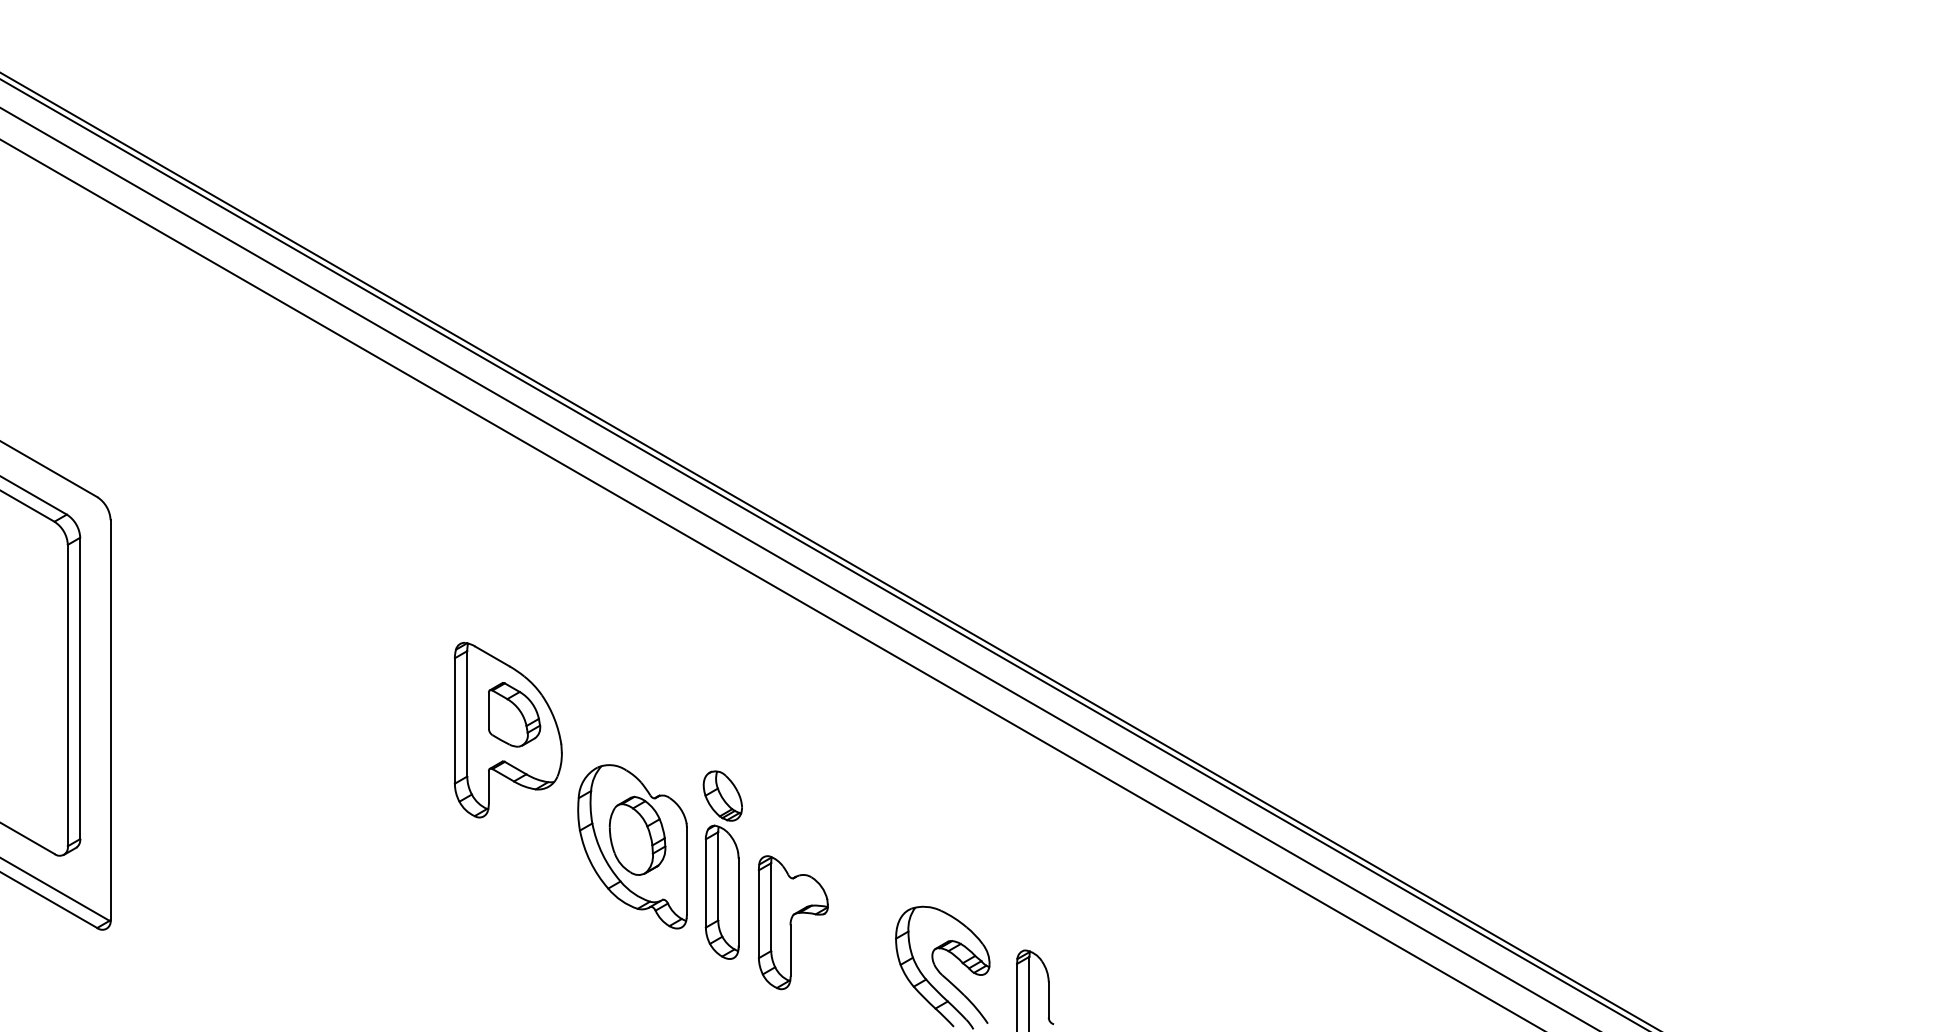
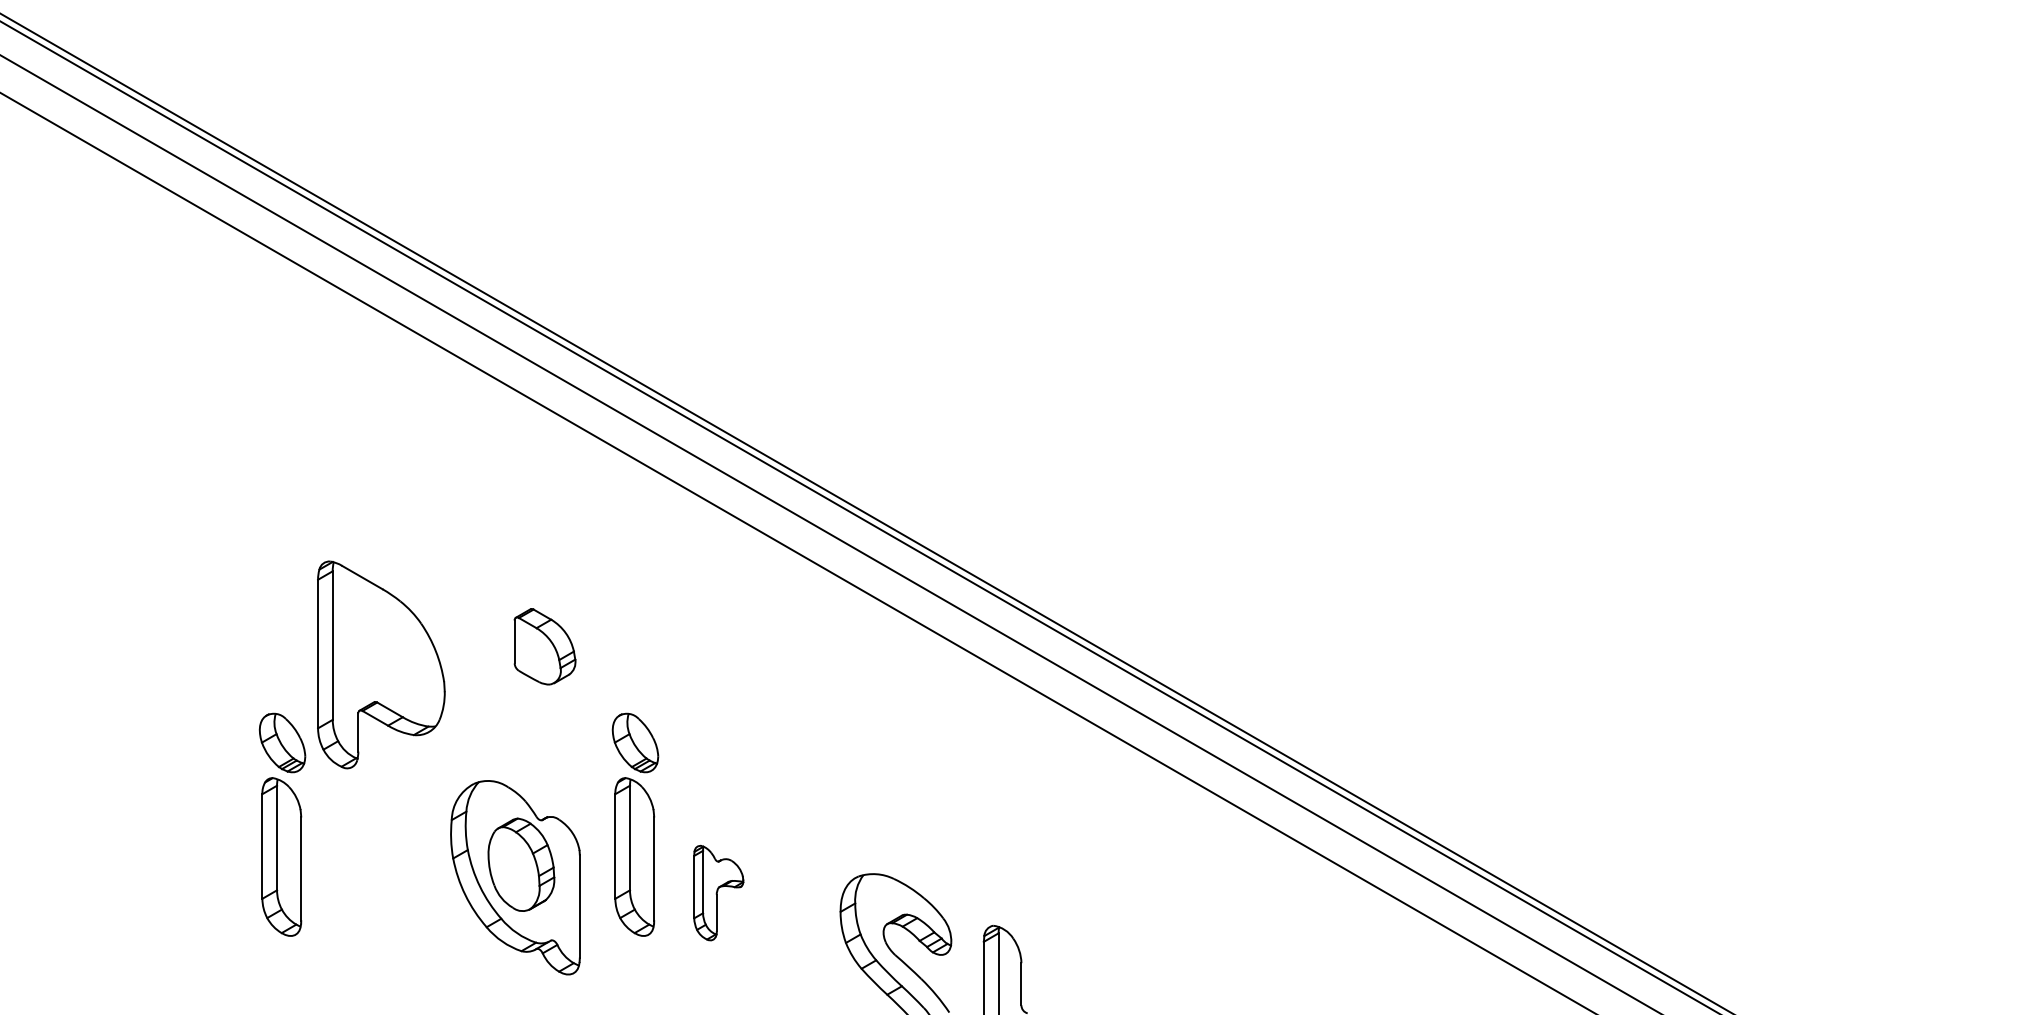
part: (514, 714) -> (545, 646), moved
part: (632, 846) -> (515, 877), moved
part: (424, 864) -> (282, 824), added
part: (792, 922) -> (717, 892), size x0.6

